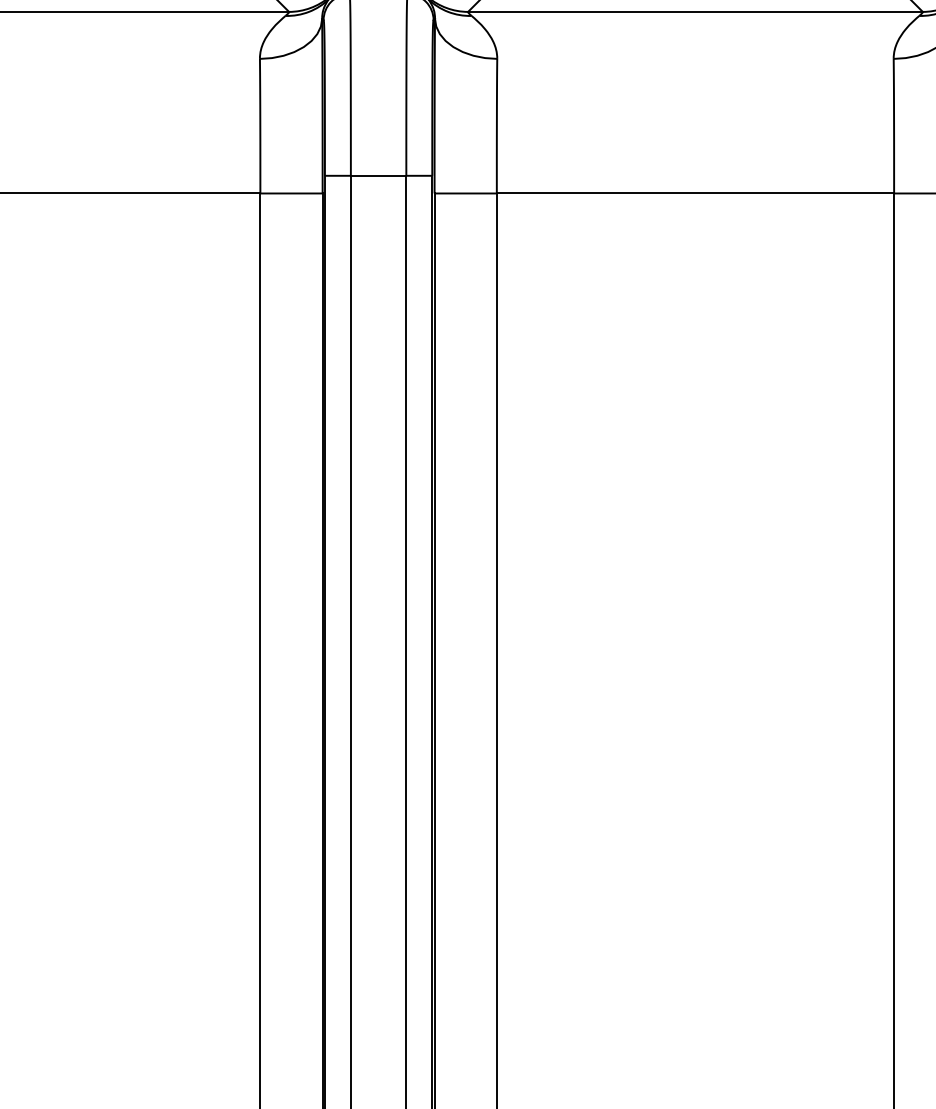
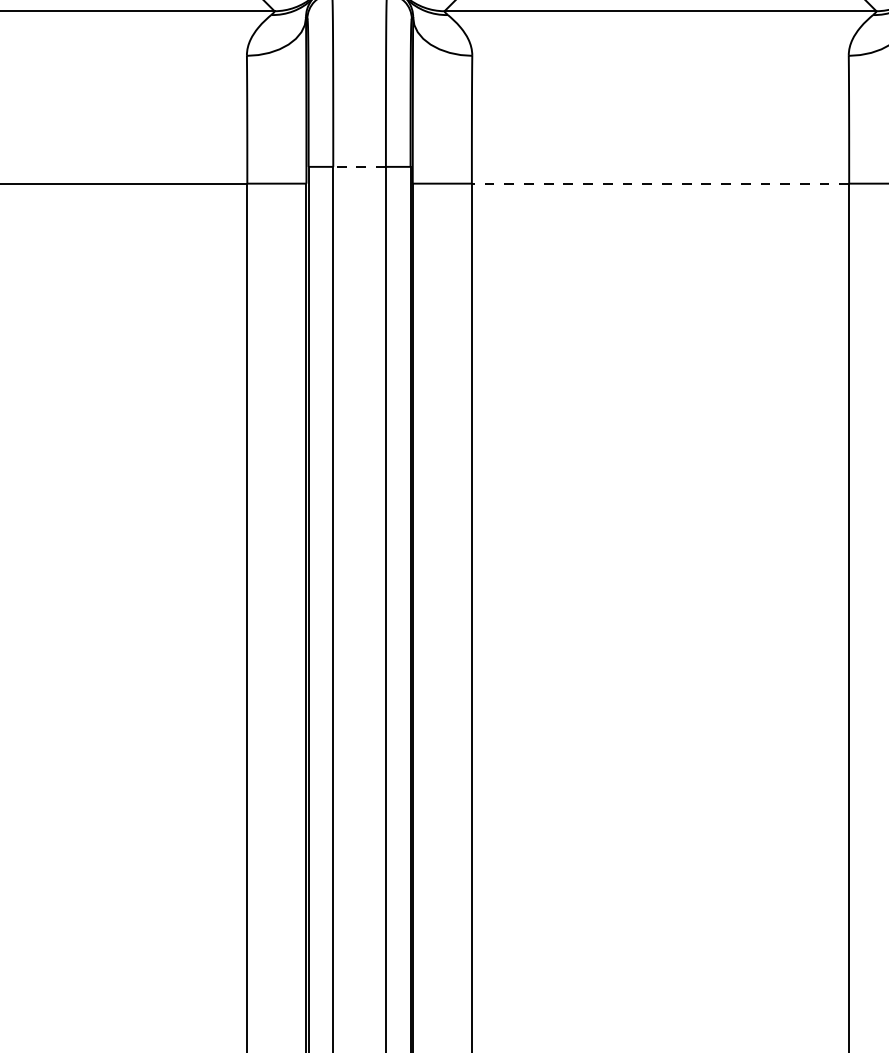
line: (378, 175) -> (359, 166), solid -> dashed
line: (695, 193) -> (660, 183), solid -> dashed

